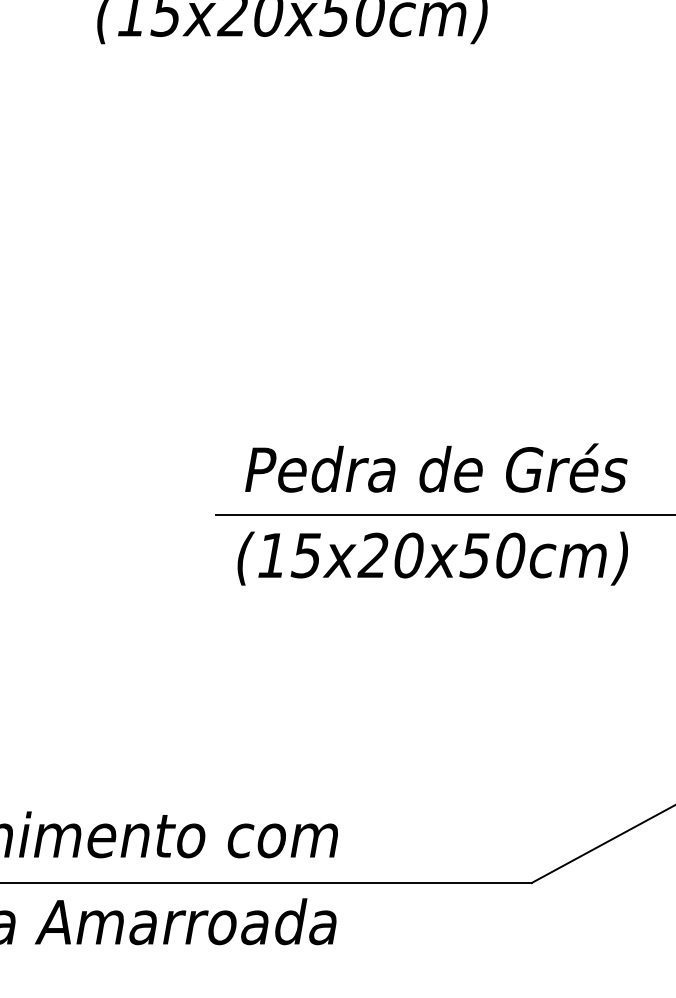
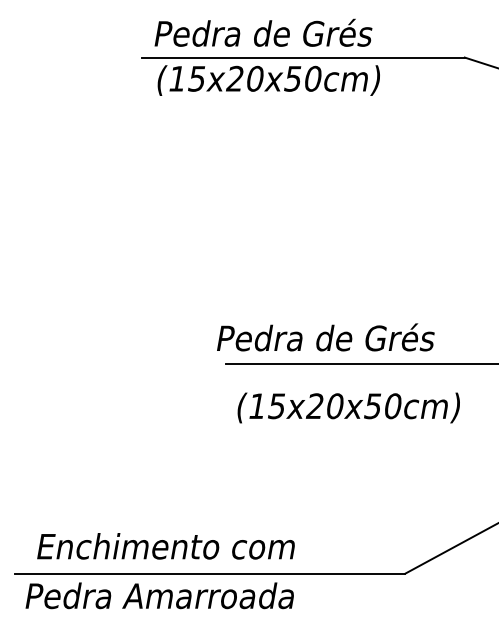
text: (435, 468) -> (325, 337), moved
text: (432, 557) -> (348, 407), moved

